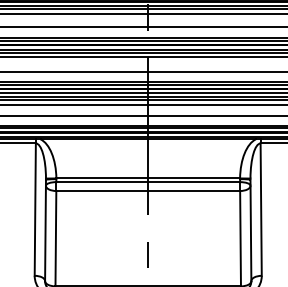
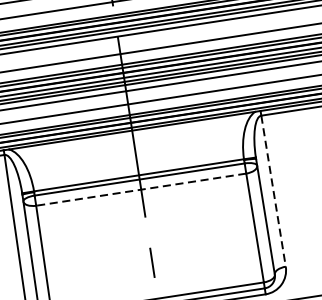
line: (148, 191) -> (141, 190), solid -> dashed
line: (261, 210) -> (274, 192), solid -> dashed

